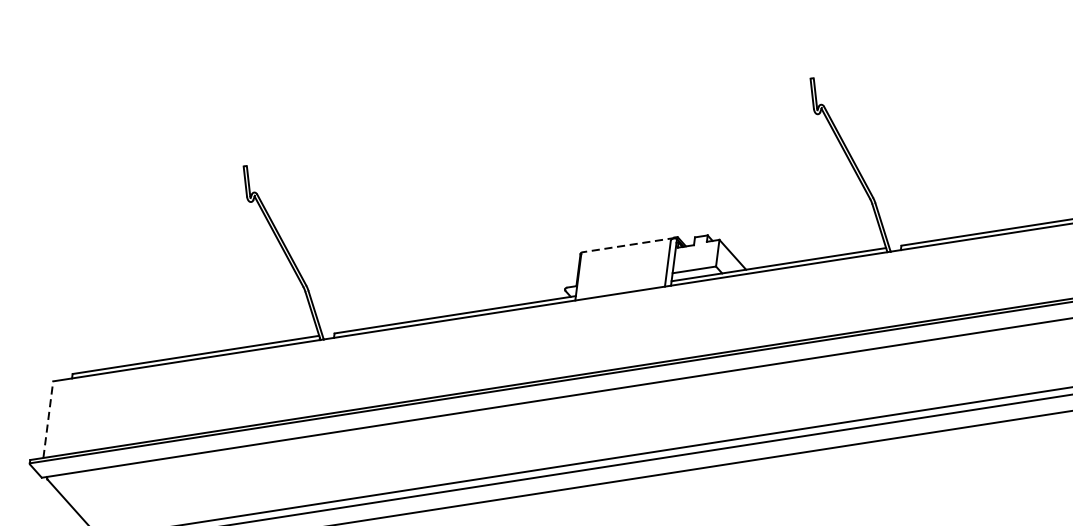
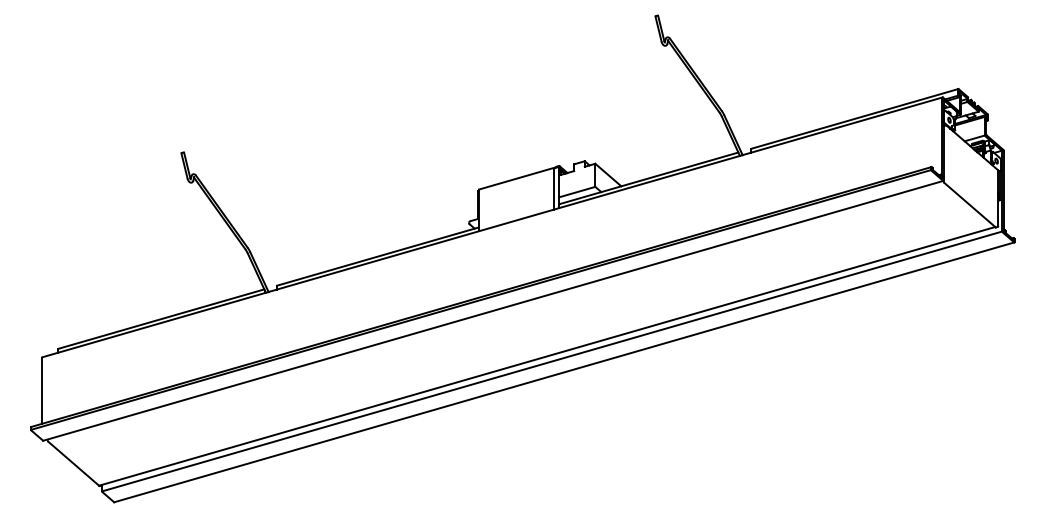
line: (628, 245) -> (518, 178), dashed -> solid
line: (48, 419) -> (42, 390), dashed -> solid

